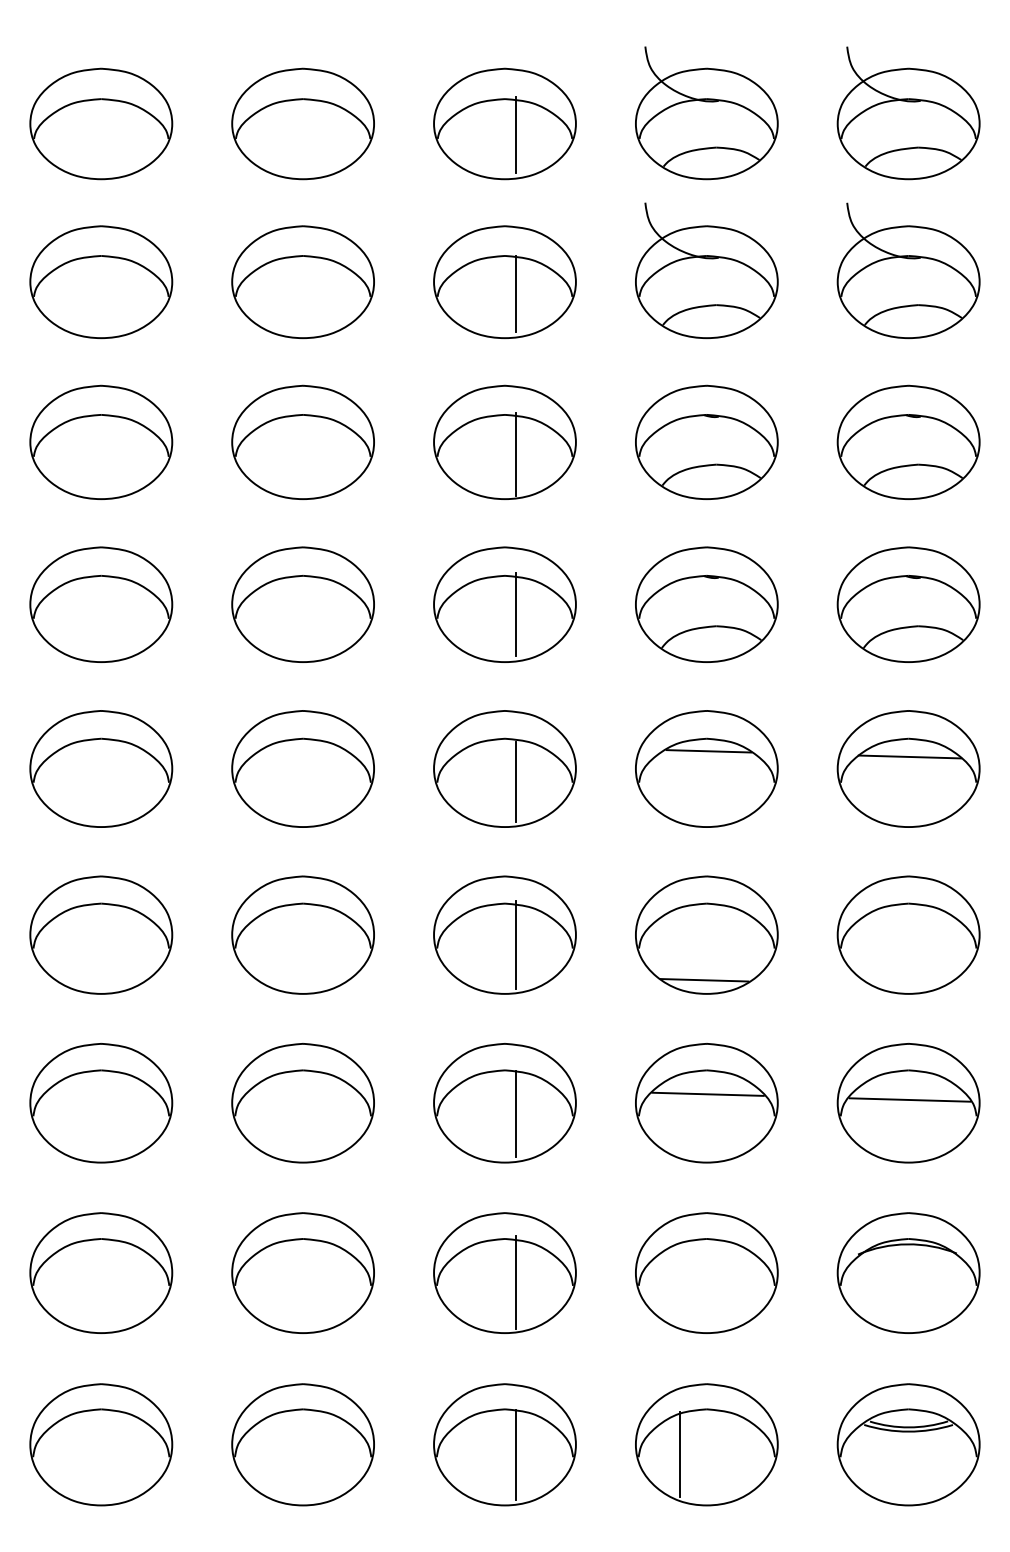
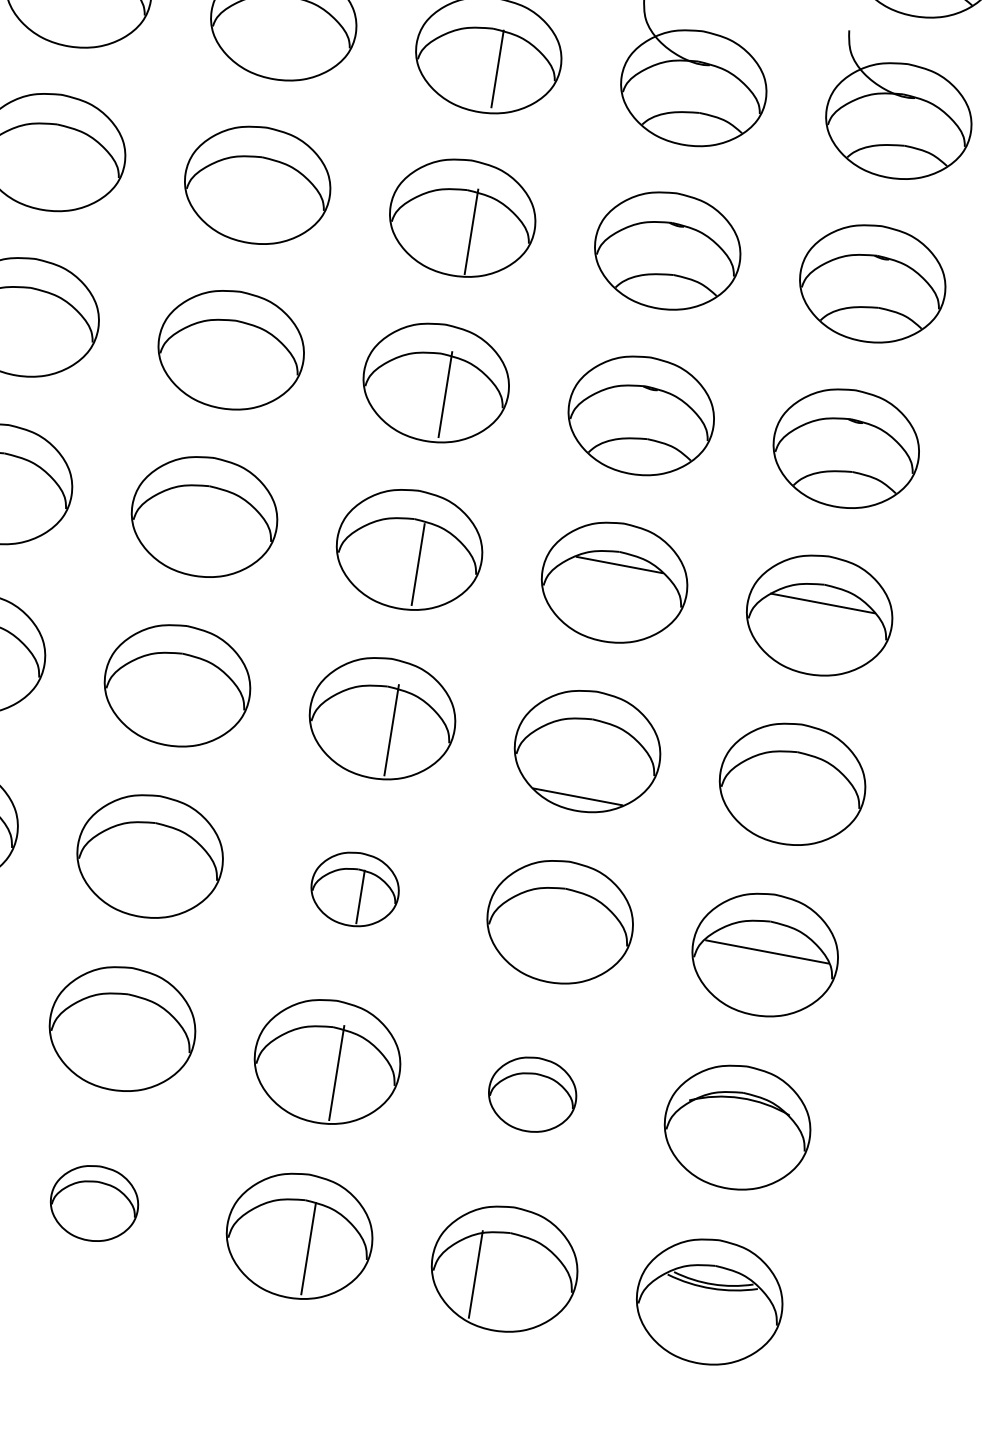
line: (707, 1093) -> (562, 912), removed
part: (504, 1103) -> (354, 889), size x0.6
part: (706, 1272) -> (532, 1094), size x0.6
part: (302, 1444) -> (93, 1202), size x0.6

